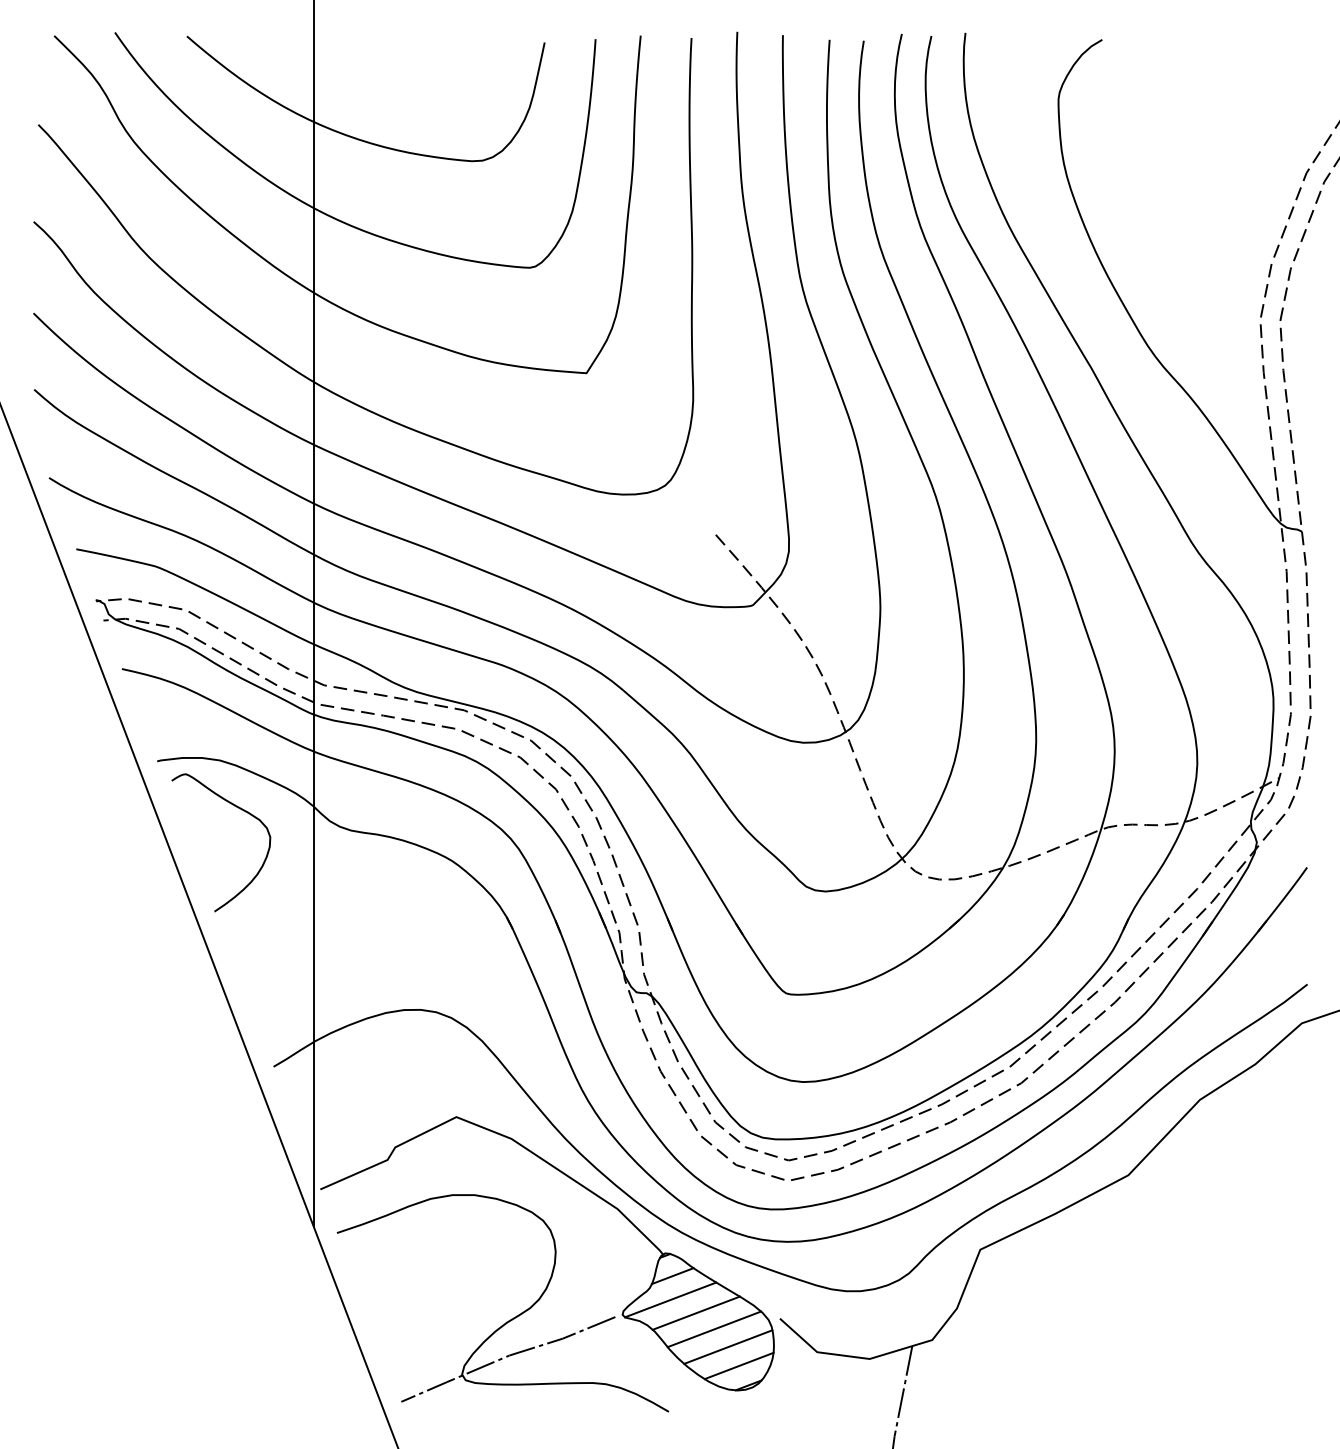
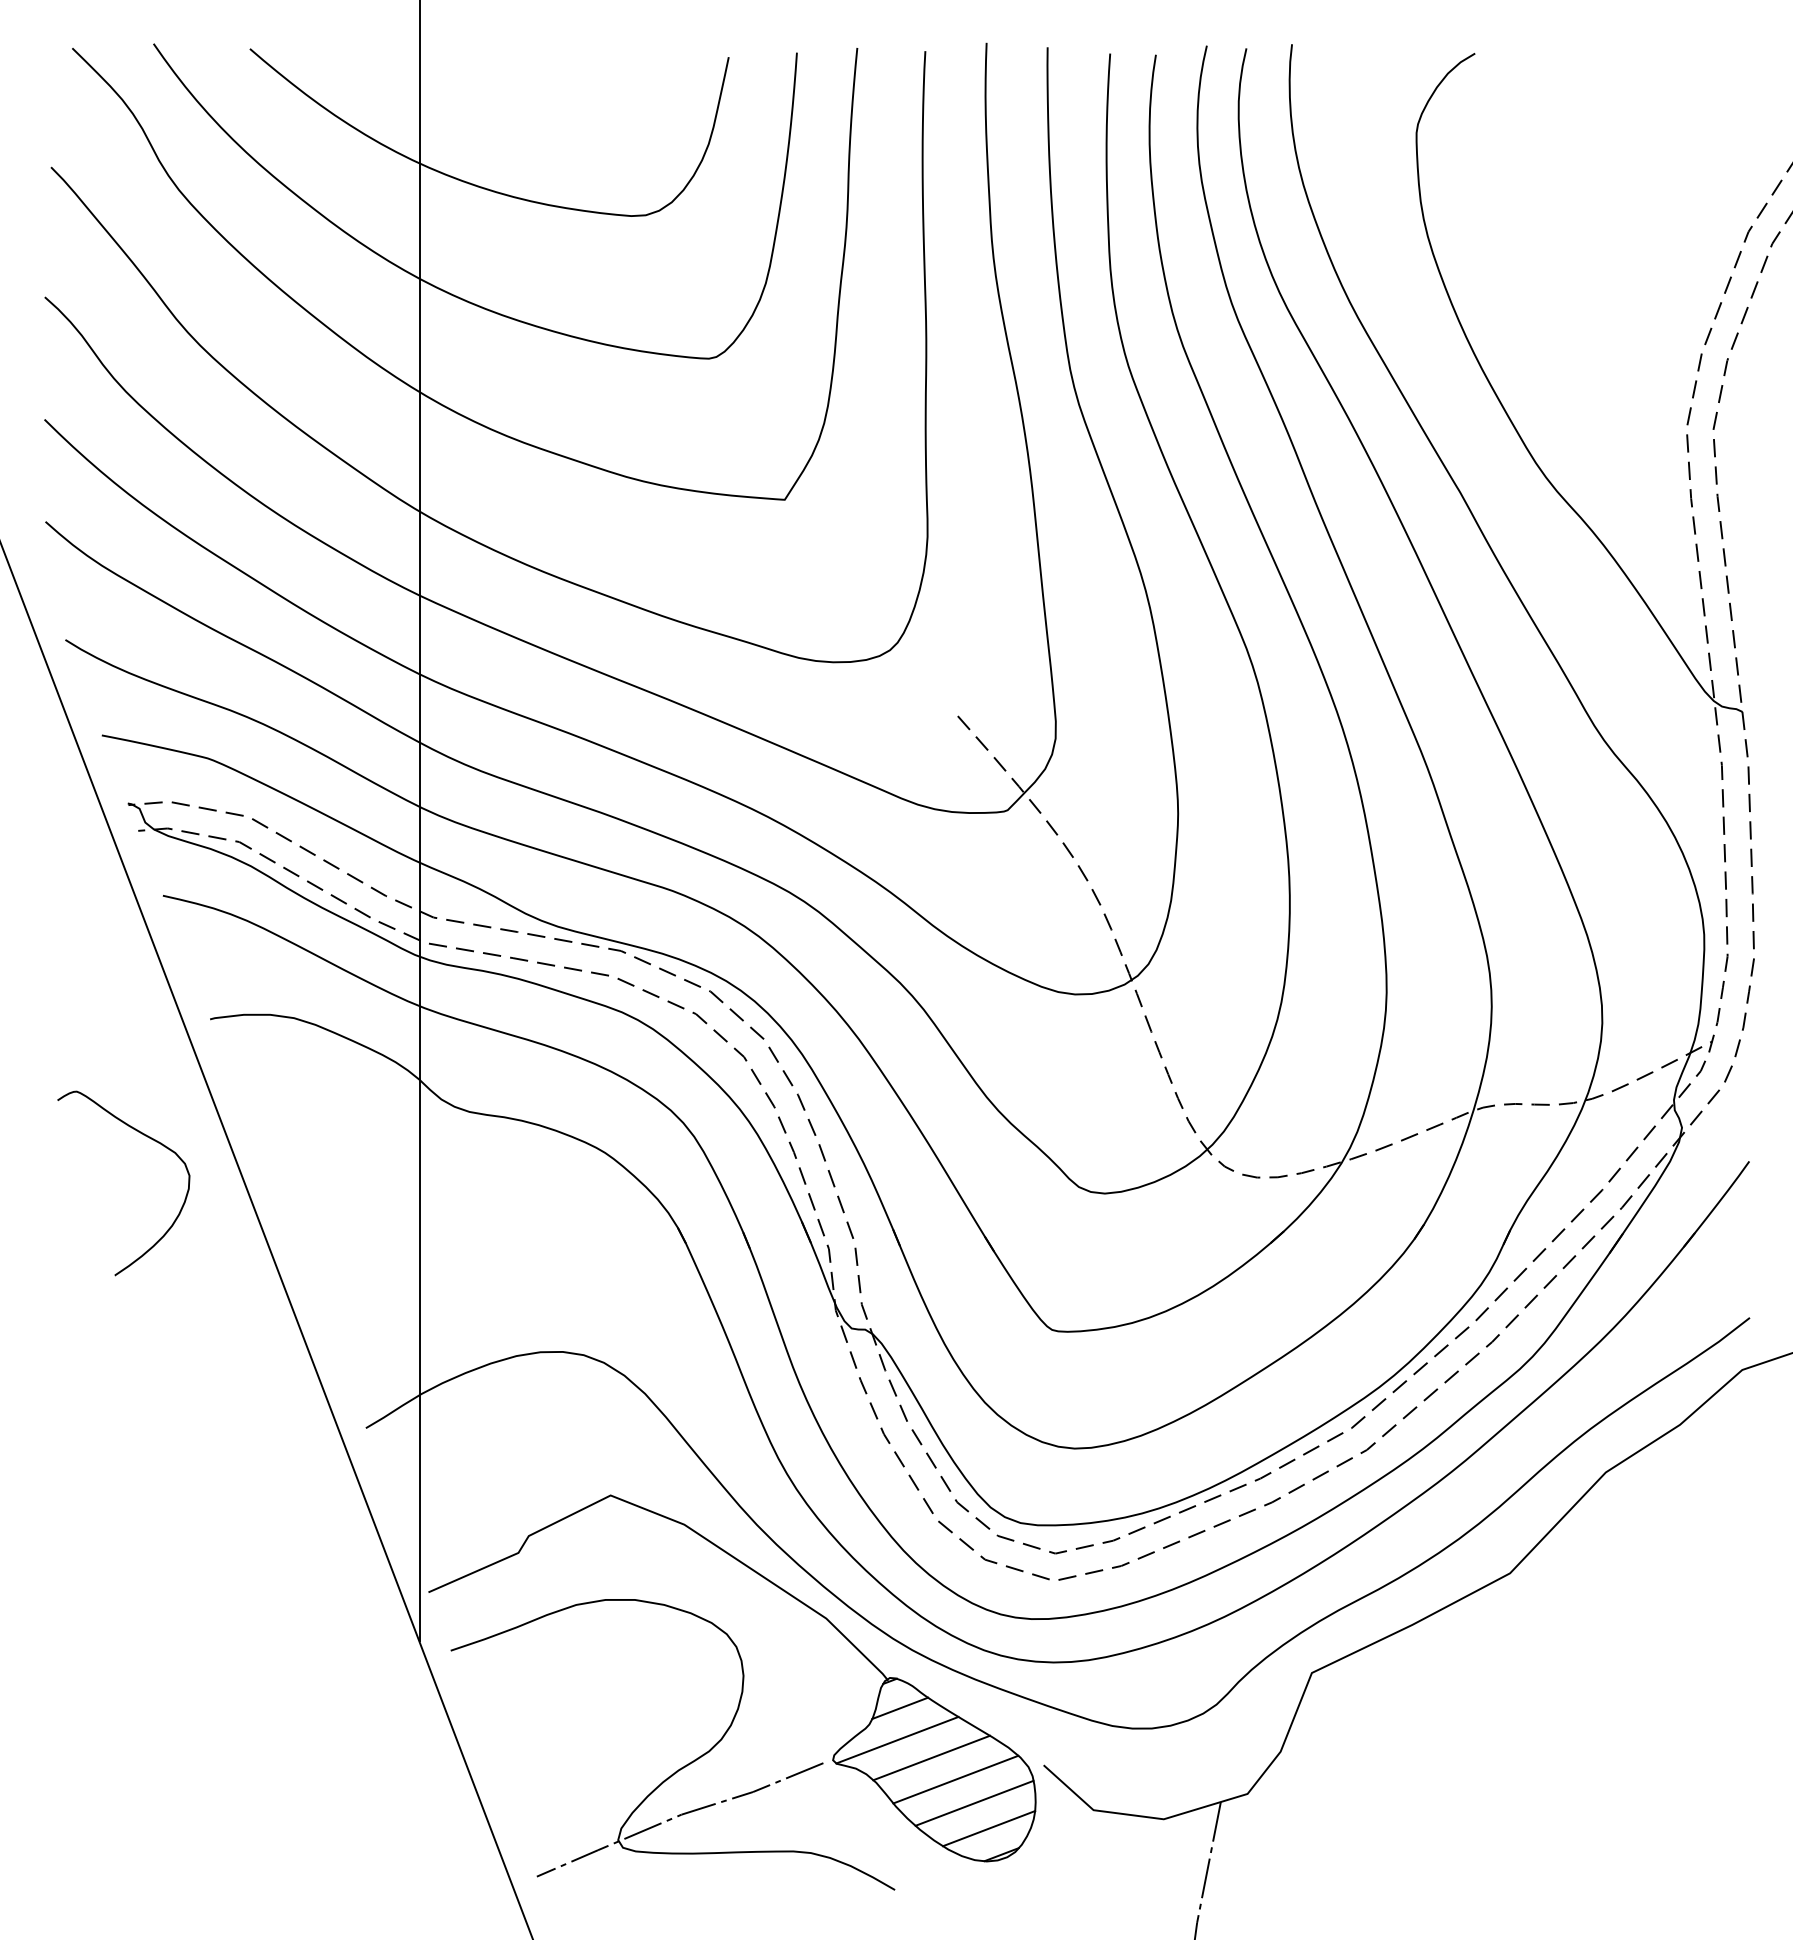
curve: (242, 810) -> (152, 1140), moved

